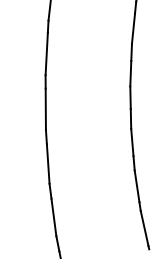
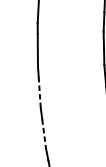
line: (48, 163) -> (39, 92), solid -> dashed
line: (53, 217) -> (43, 134), solid -> dashed

